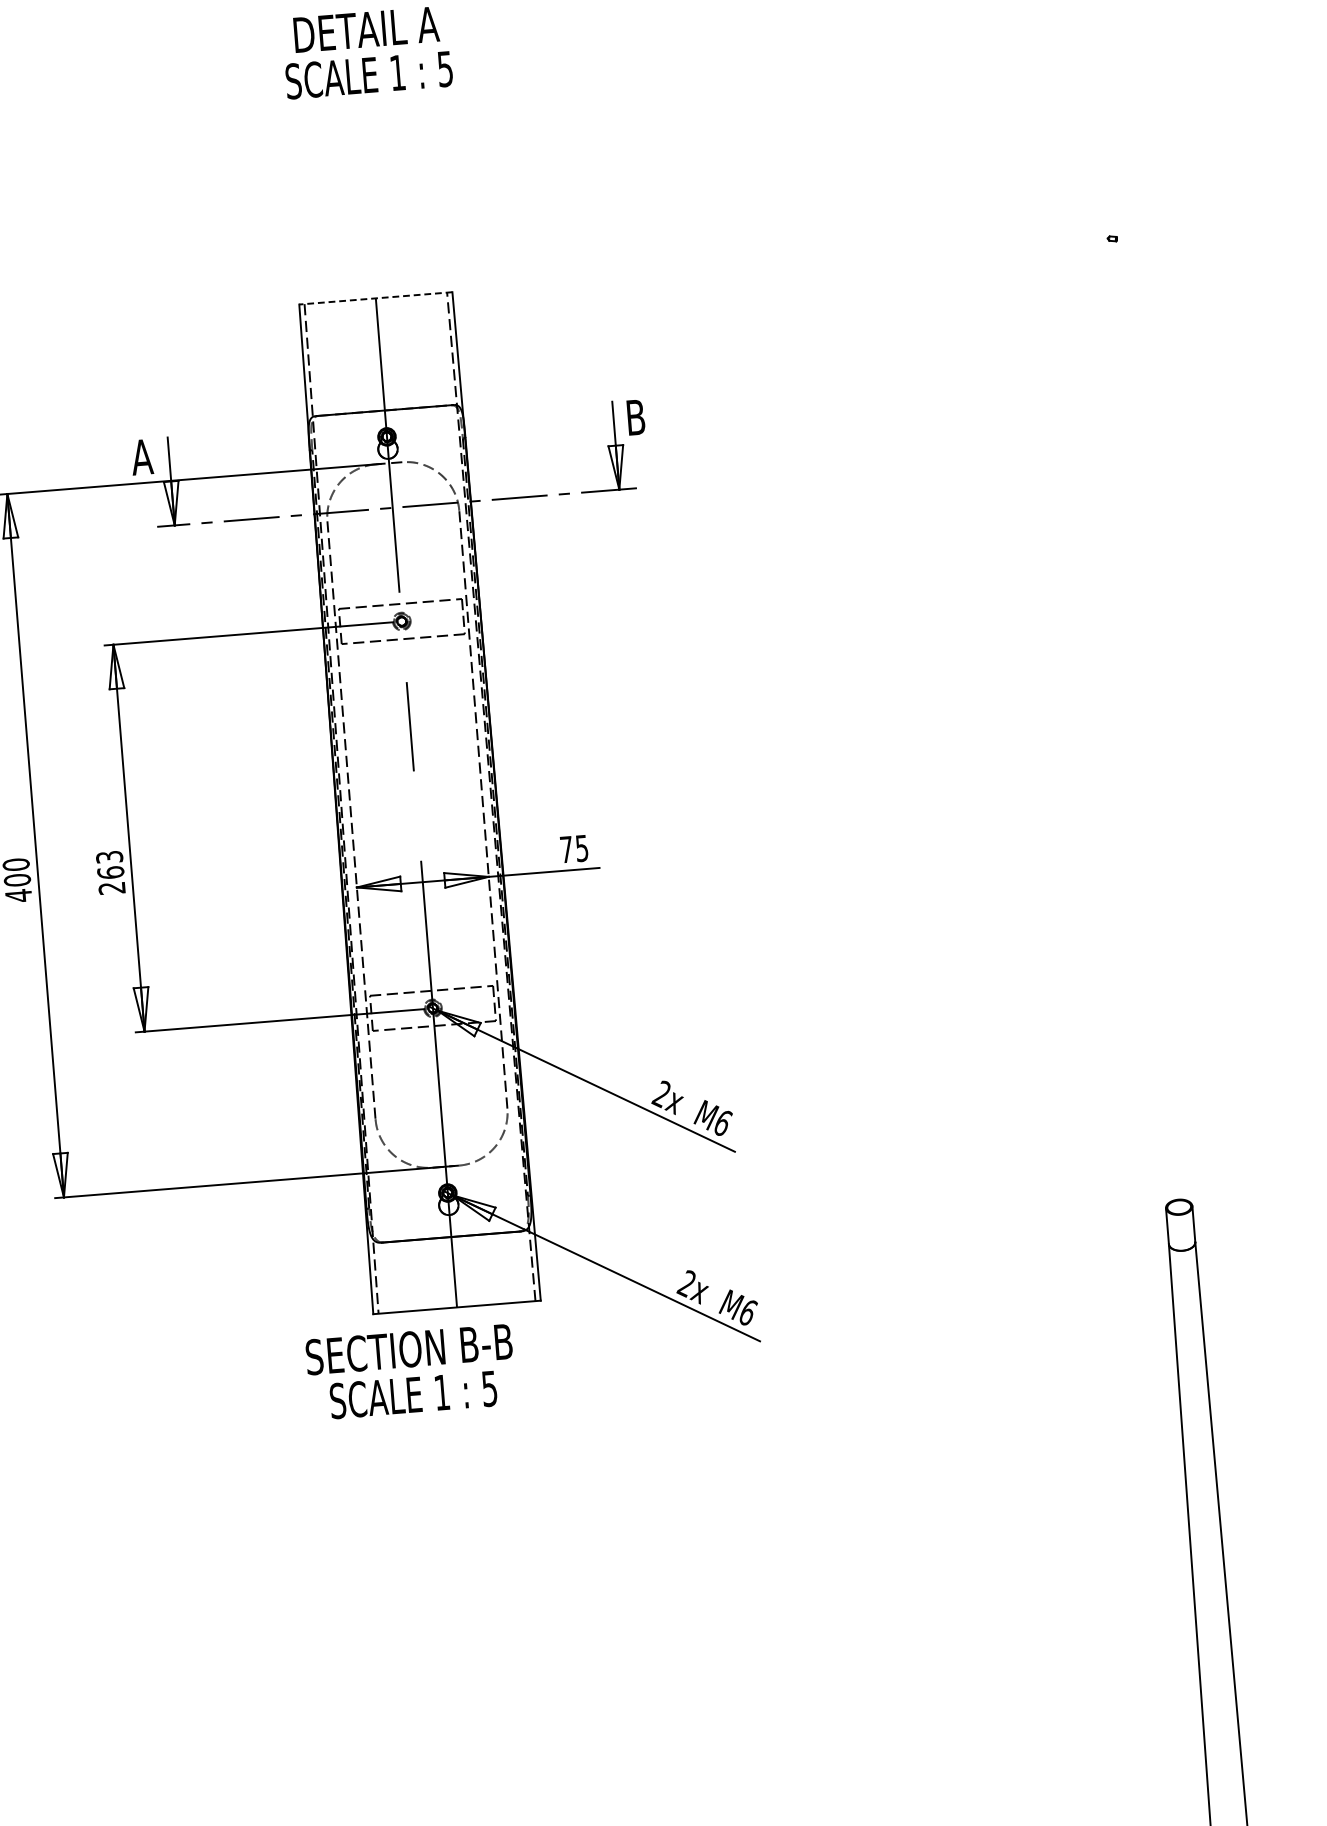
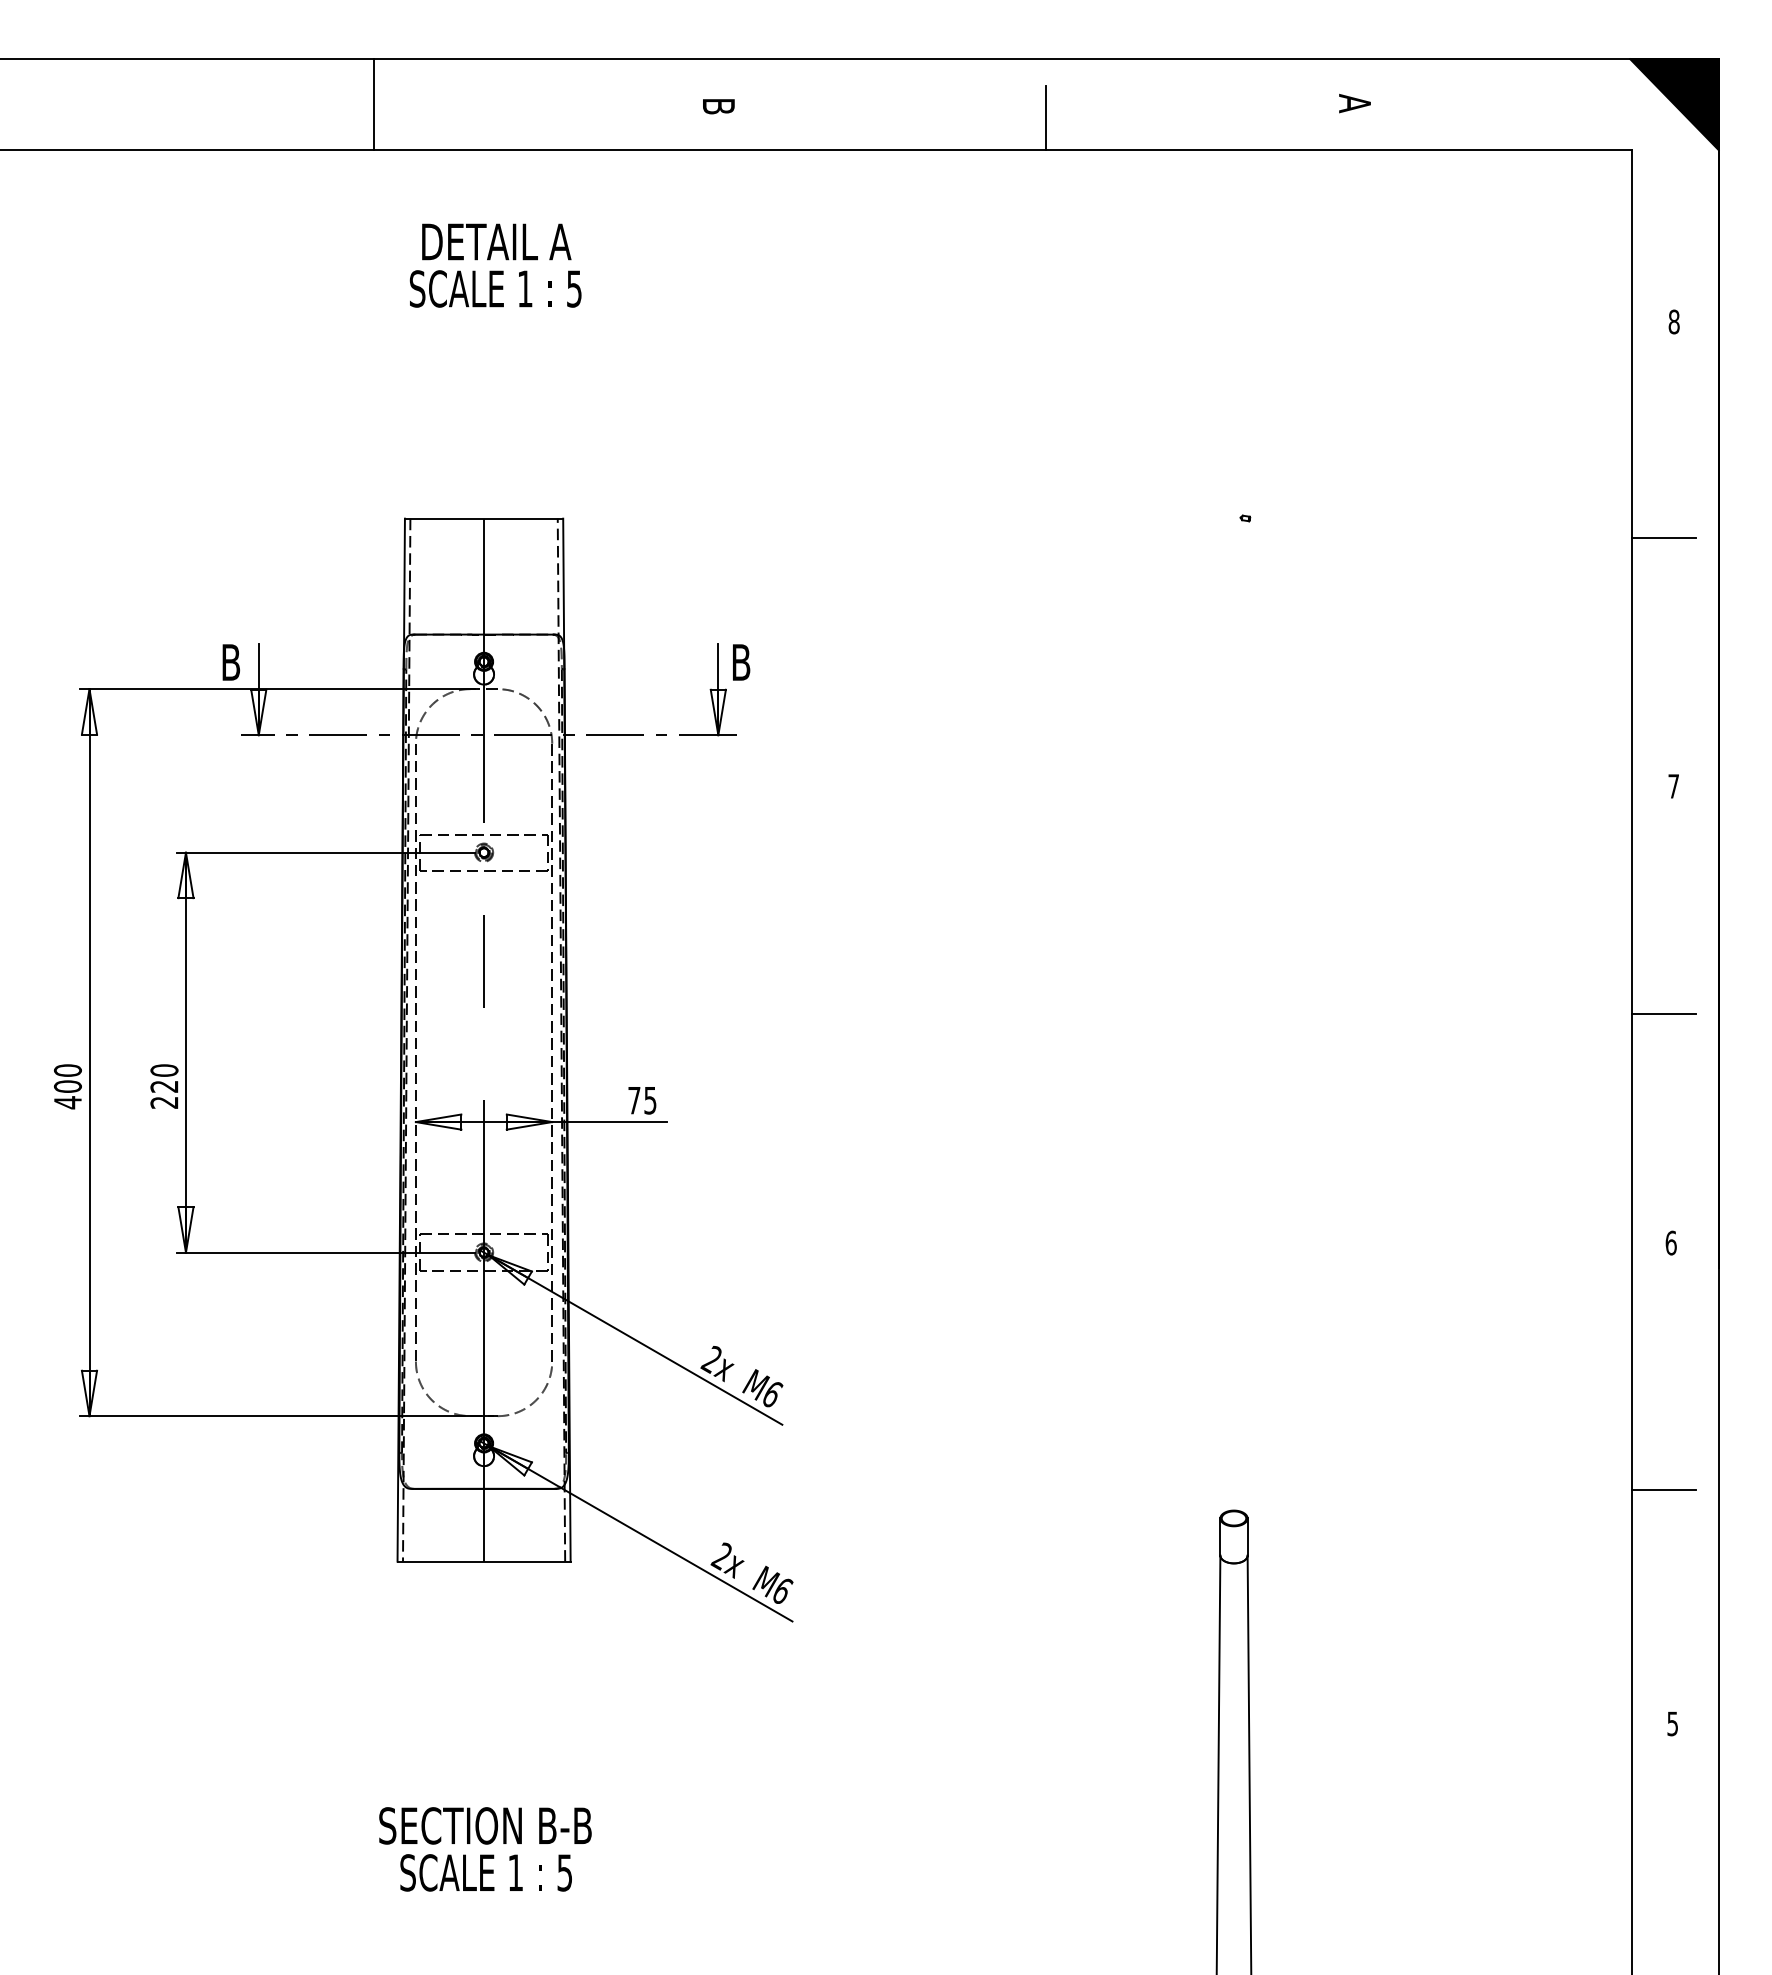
line: (375, 298) -> (483, 518), dashed -> solid
text: (141, 457) -> (230, 662), A -> B
text: (110, 864) -> (164, 1078), 263 -> 220
text: (411, 1372) -> (485, 1849), moved

